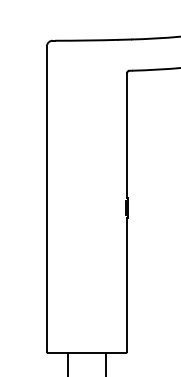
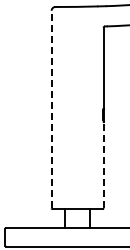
line: (46, 199) -> (51, 109), solid -> dashed
line: (126, 284) -> (103, 164), solid -> dashed

